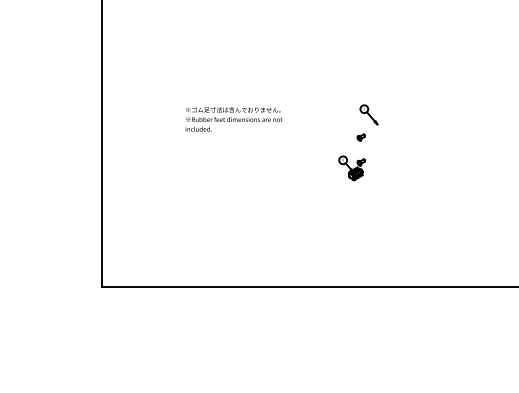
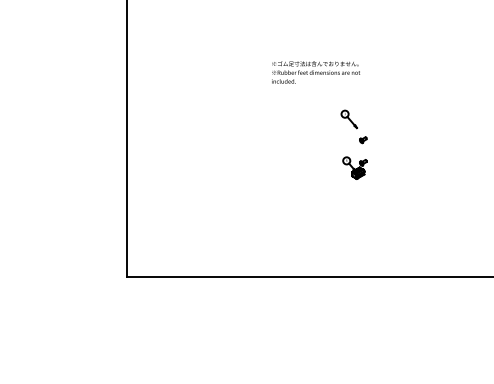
part: (368, 114) -> (348, 119), moved
text: (233, 119) -> (315, 72), moved

